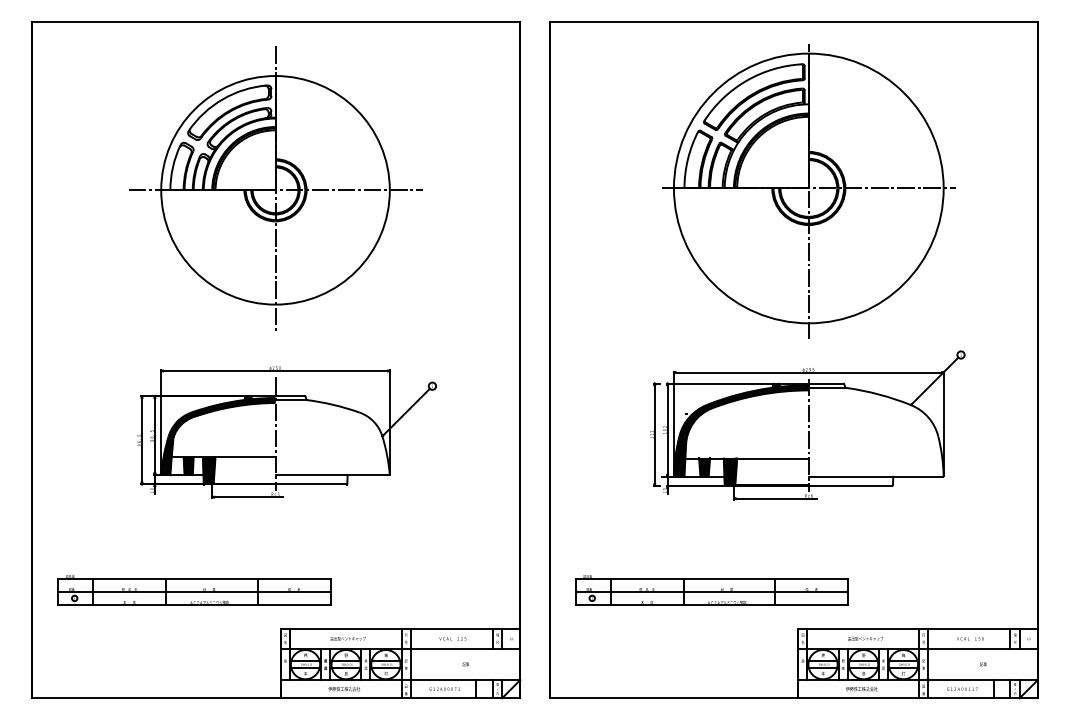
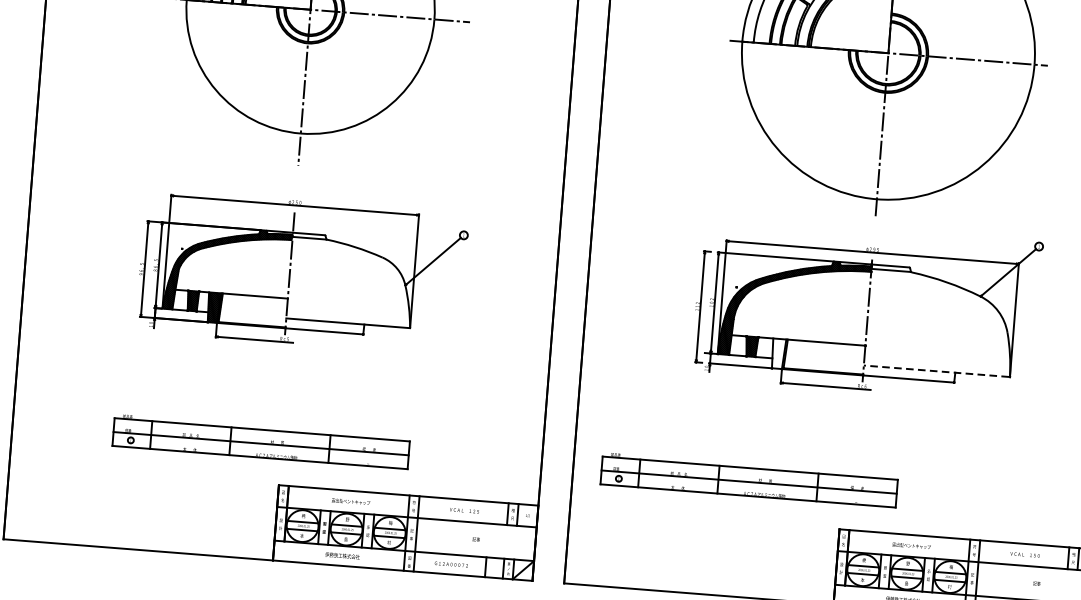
hatch: (730, 471) -> (779, 353), removed
line: (875, 476) -> (936, 370), solid -> dashed
part: (194, 590) -> (261, 442), moved

